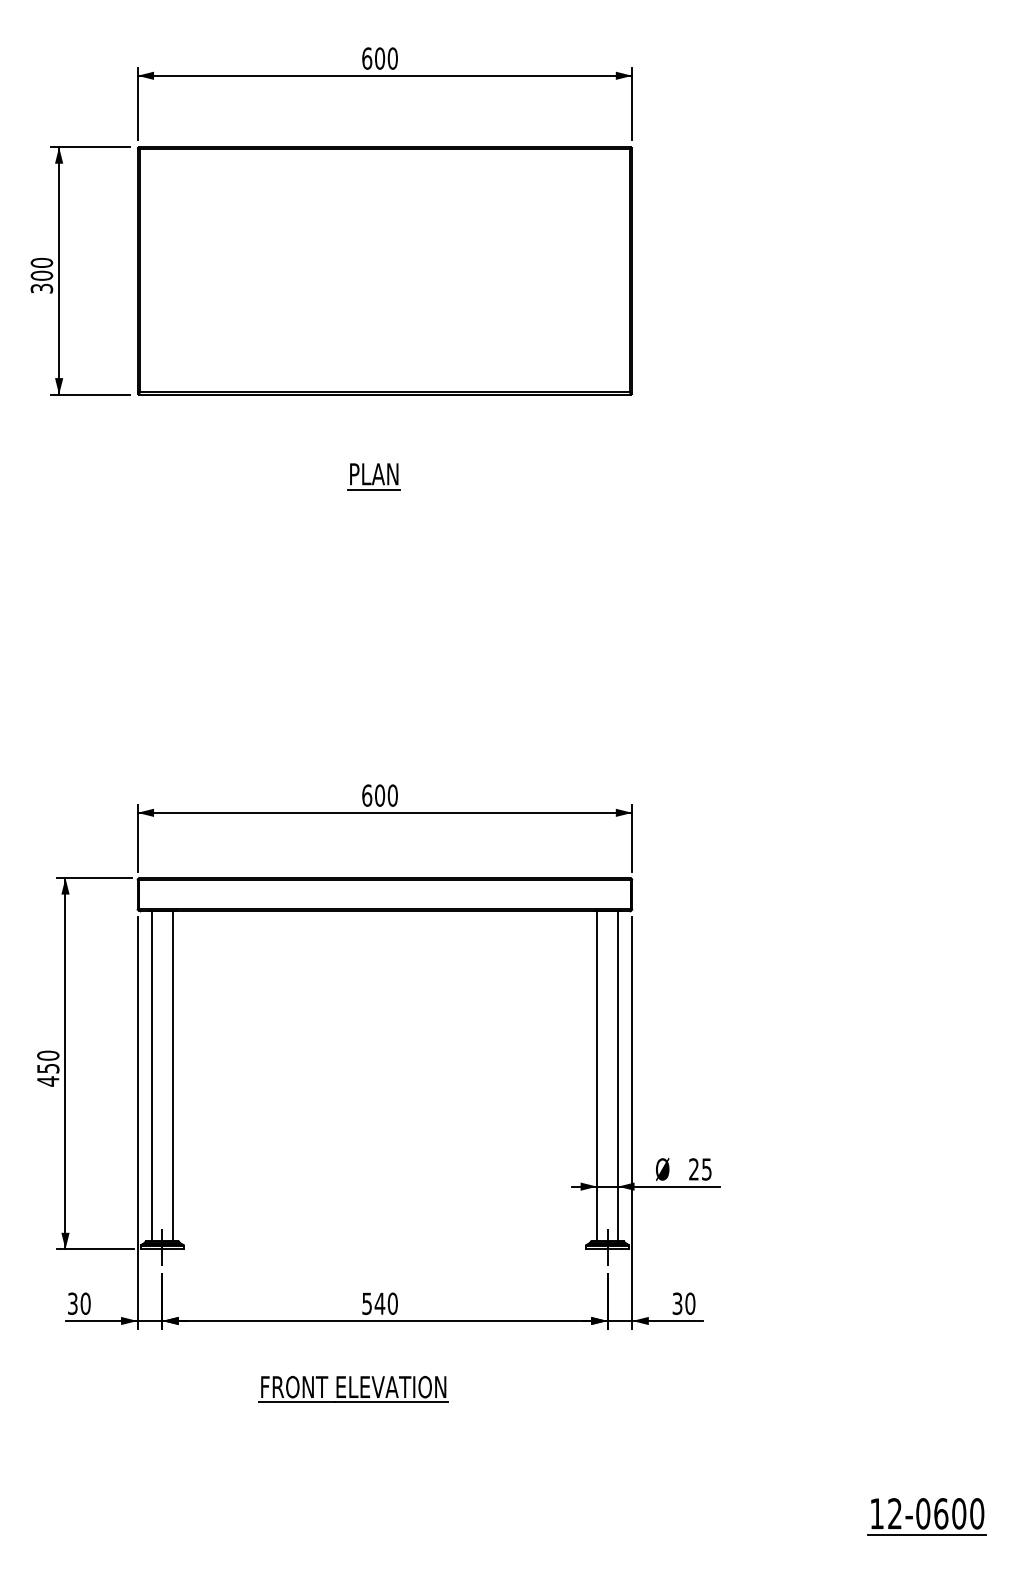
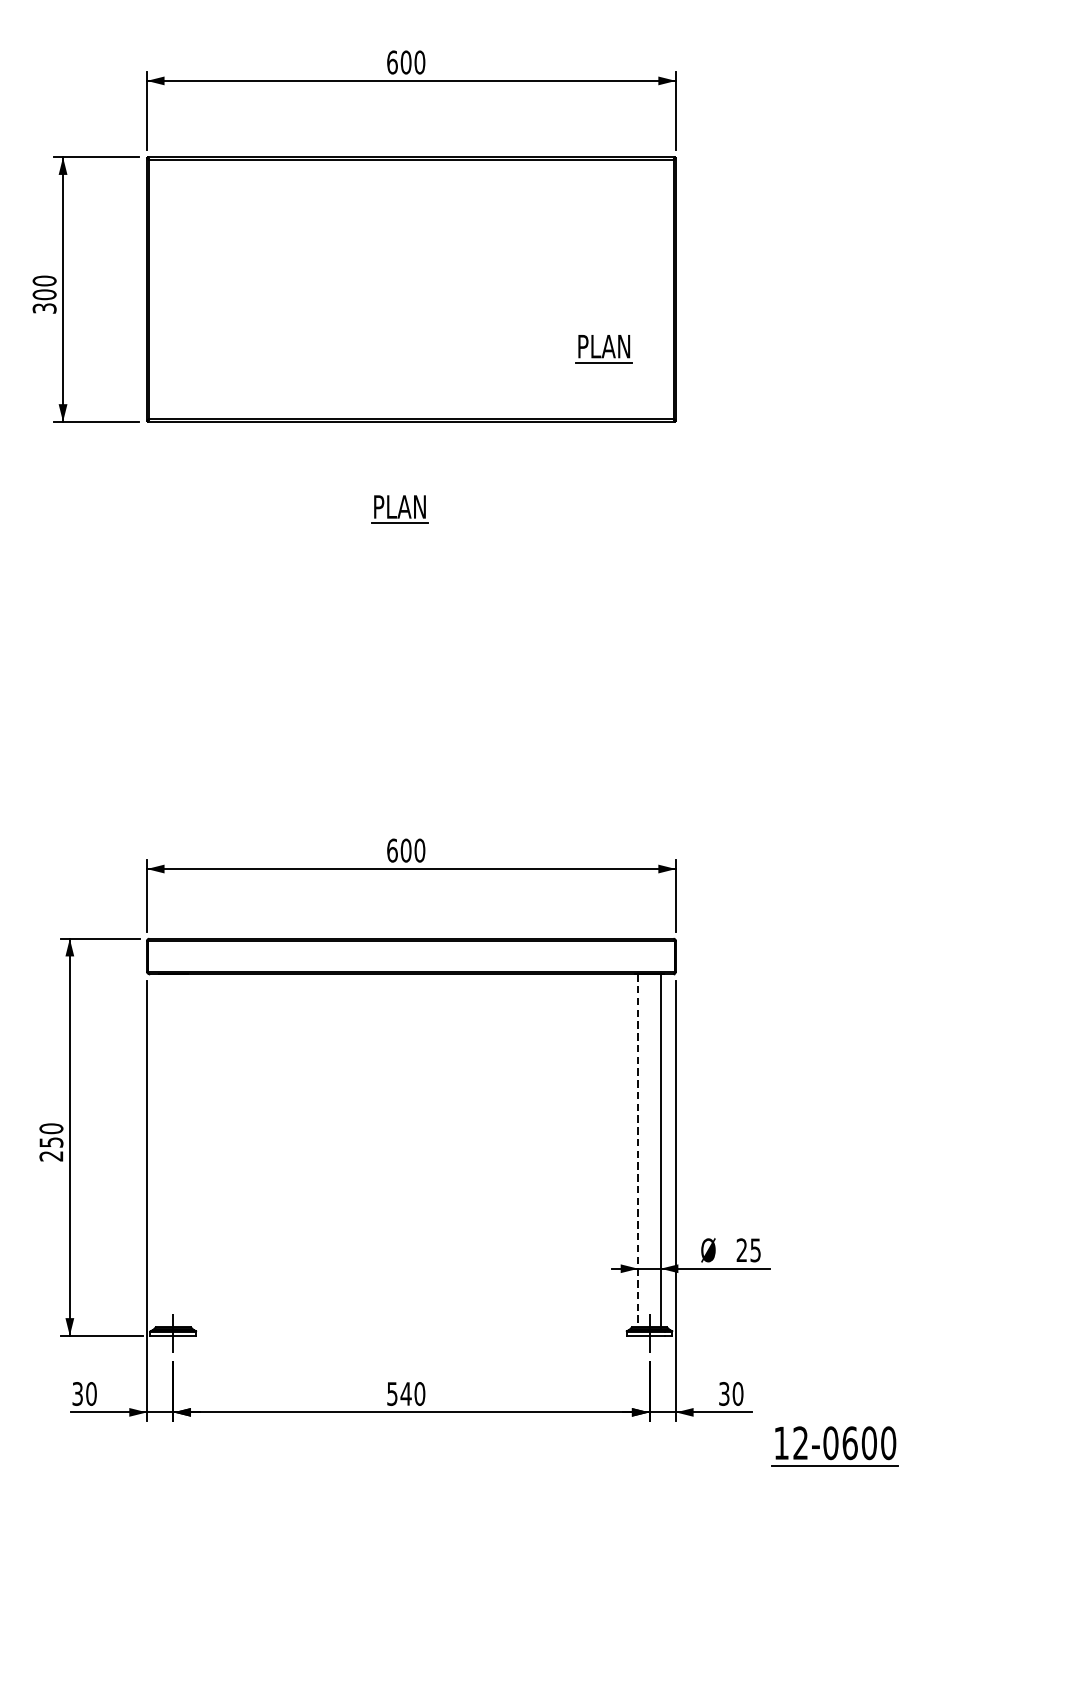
part: (564, 326) -> (603, 348), added
line: (151, 1076) -> (161, 1150), removed
line: (172, 1076) -> (184, 1150), removed
line: (597, 1076) -> (638, 1150), solid -> dashed
text: (48, 1081) -> (51, 1156), 450 -> 250
part: (353, 1389) -> (377, 1485), removed
part: (926, 1516) -> (834, 1446), moved

